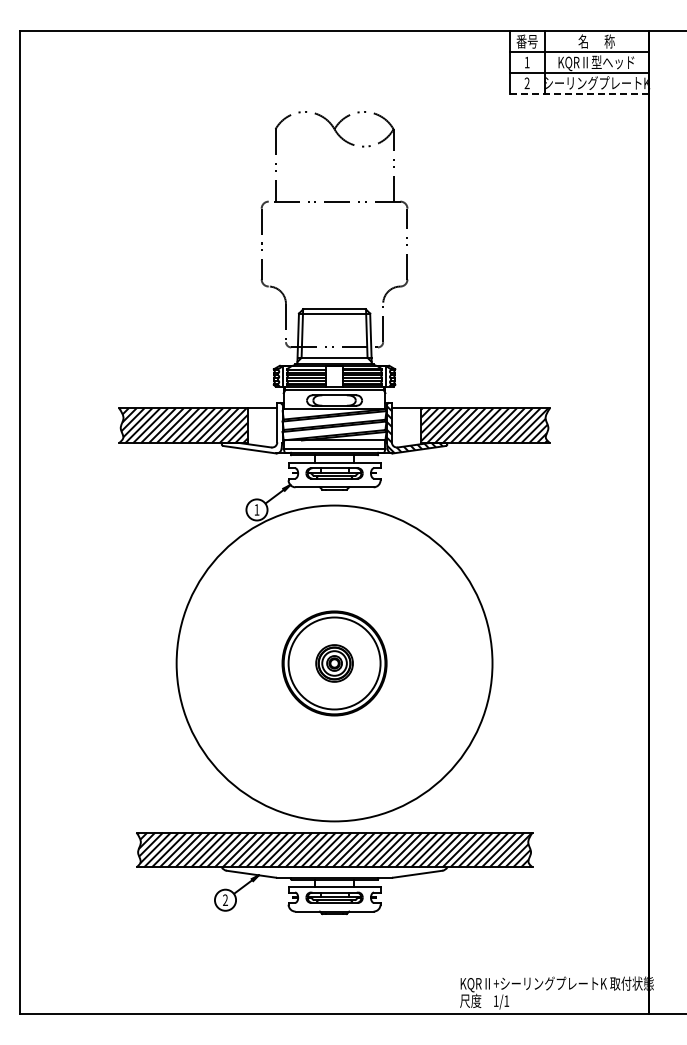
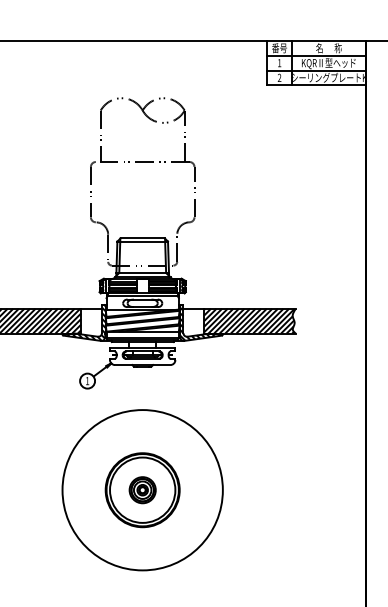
line: (579, 93) -> (316, 85), dashed -> solid
hatch: (254, 429) -> (85, 323), added
circle: (334, 663) -> (142, 490), size x0.71

